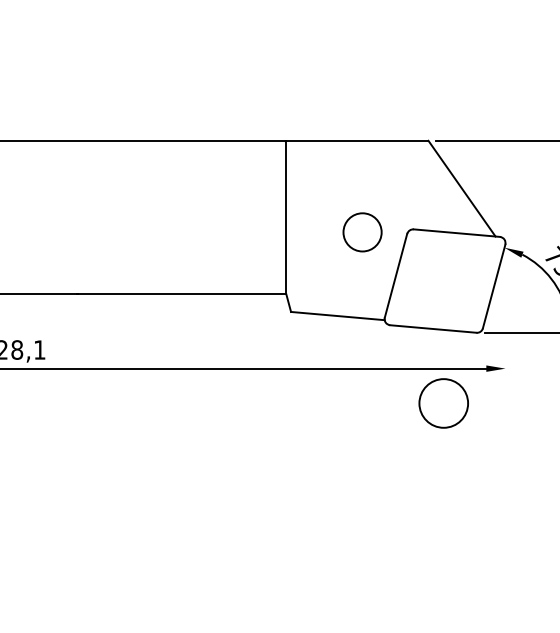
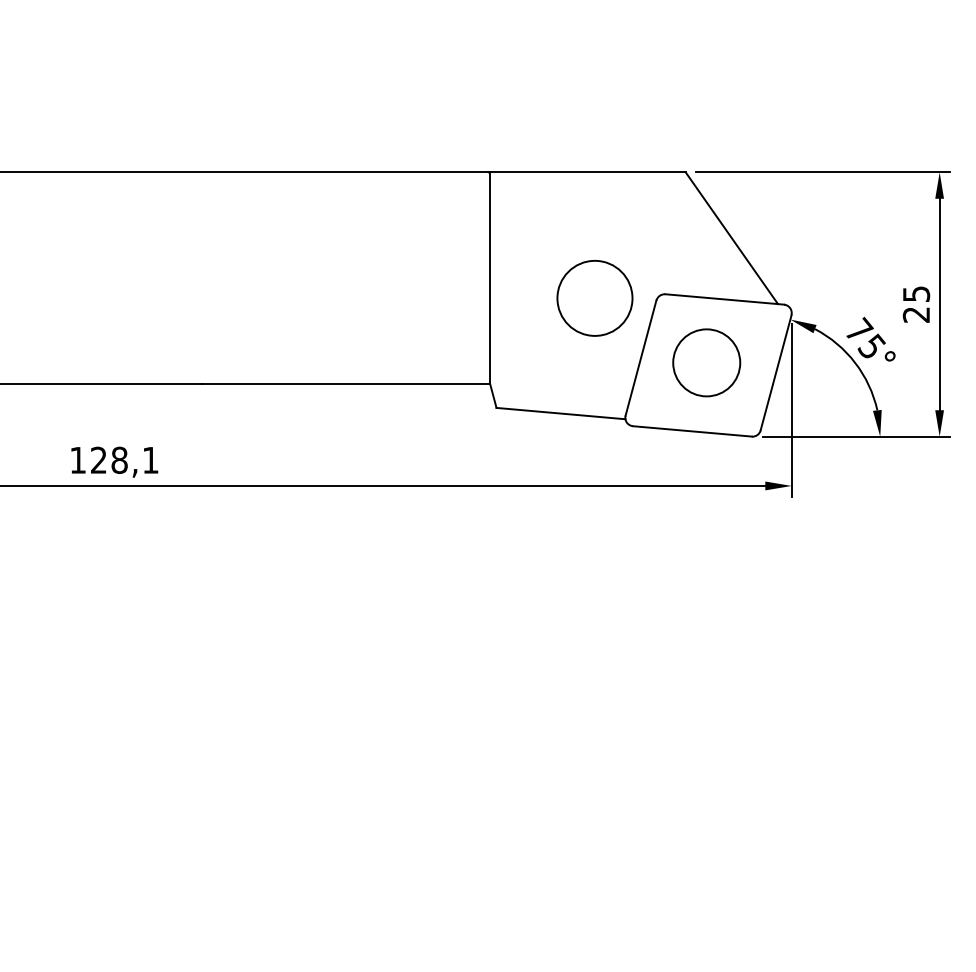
circle: (362, 232) -> (594, 298), size x1.43
line: (505, 313) -> (791, 409), added
circle: (443, 403) -> (706, 362), moved

